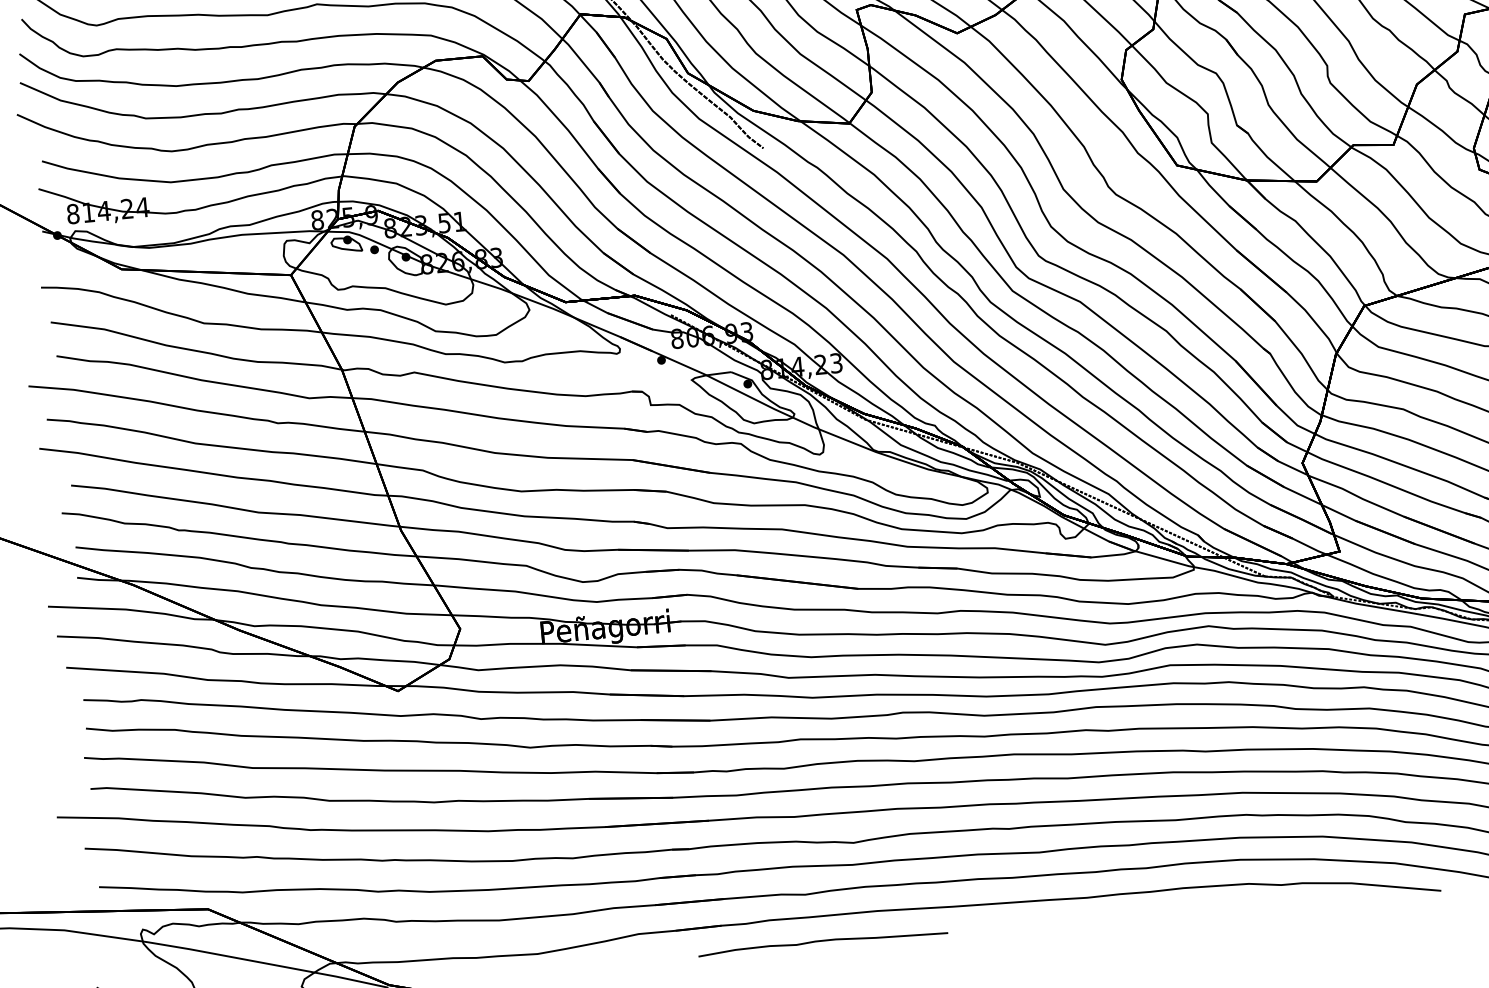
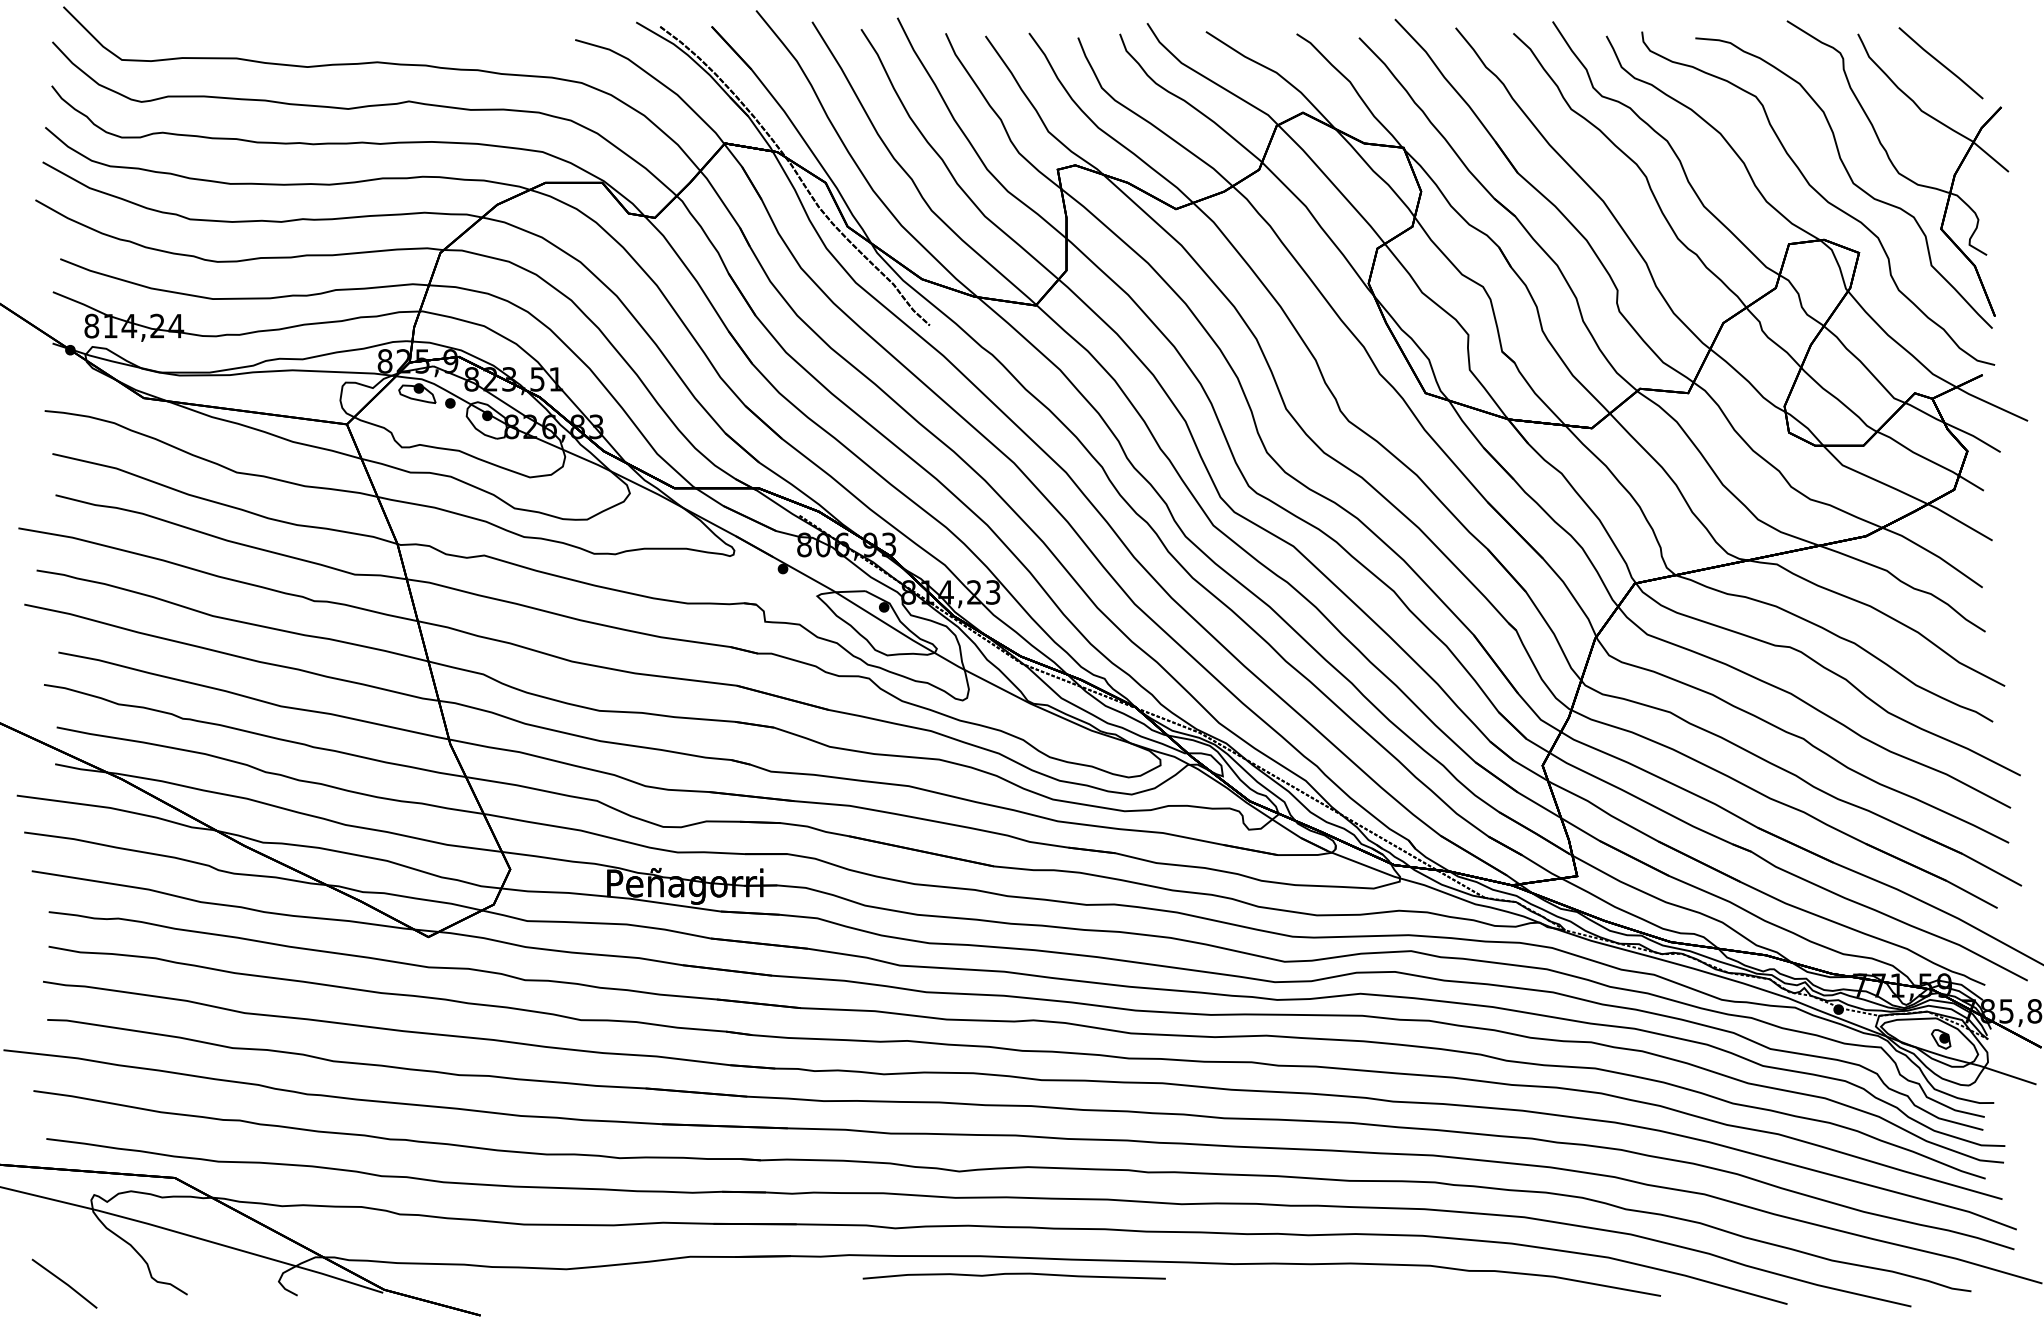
curve: (822, 941) -> (1013, 1274), moved

